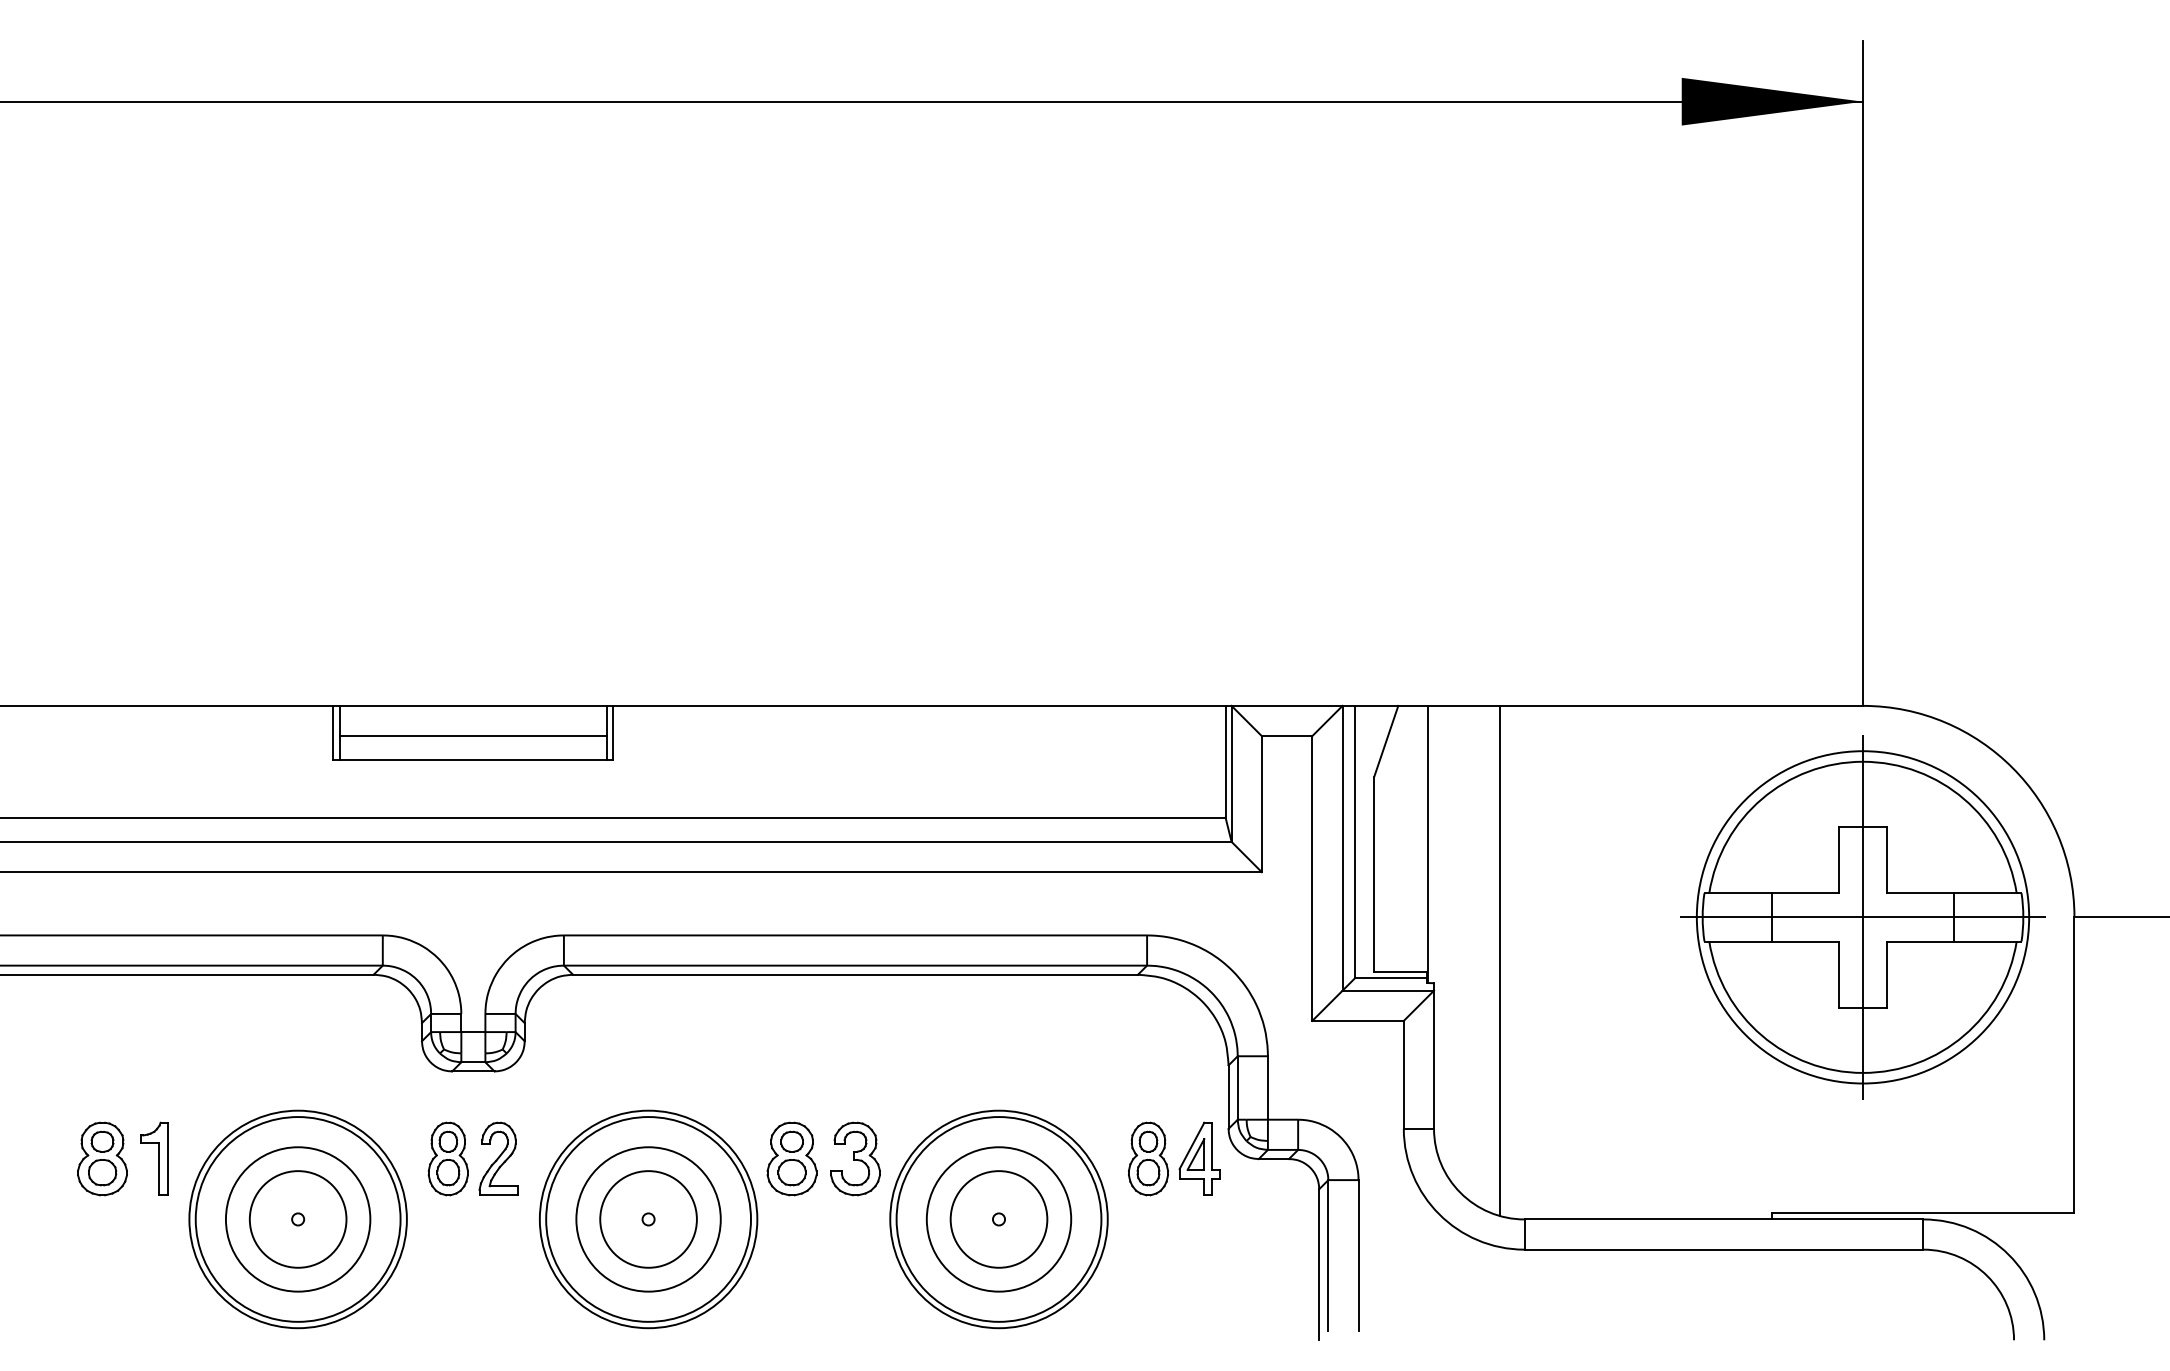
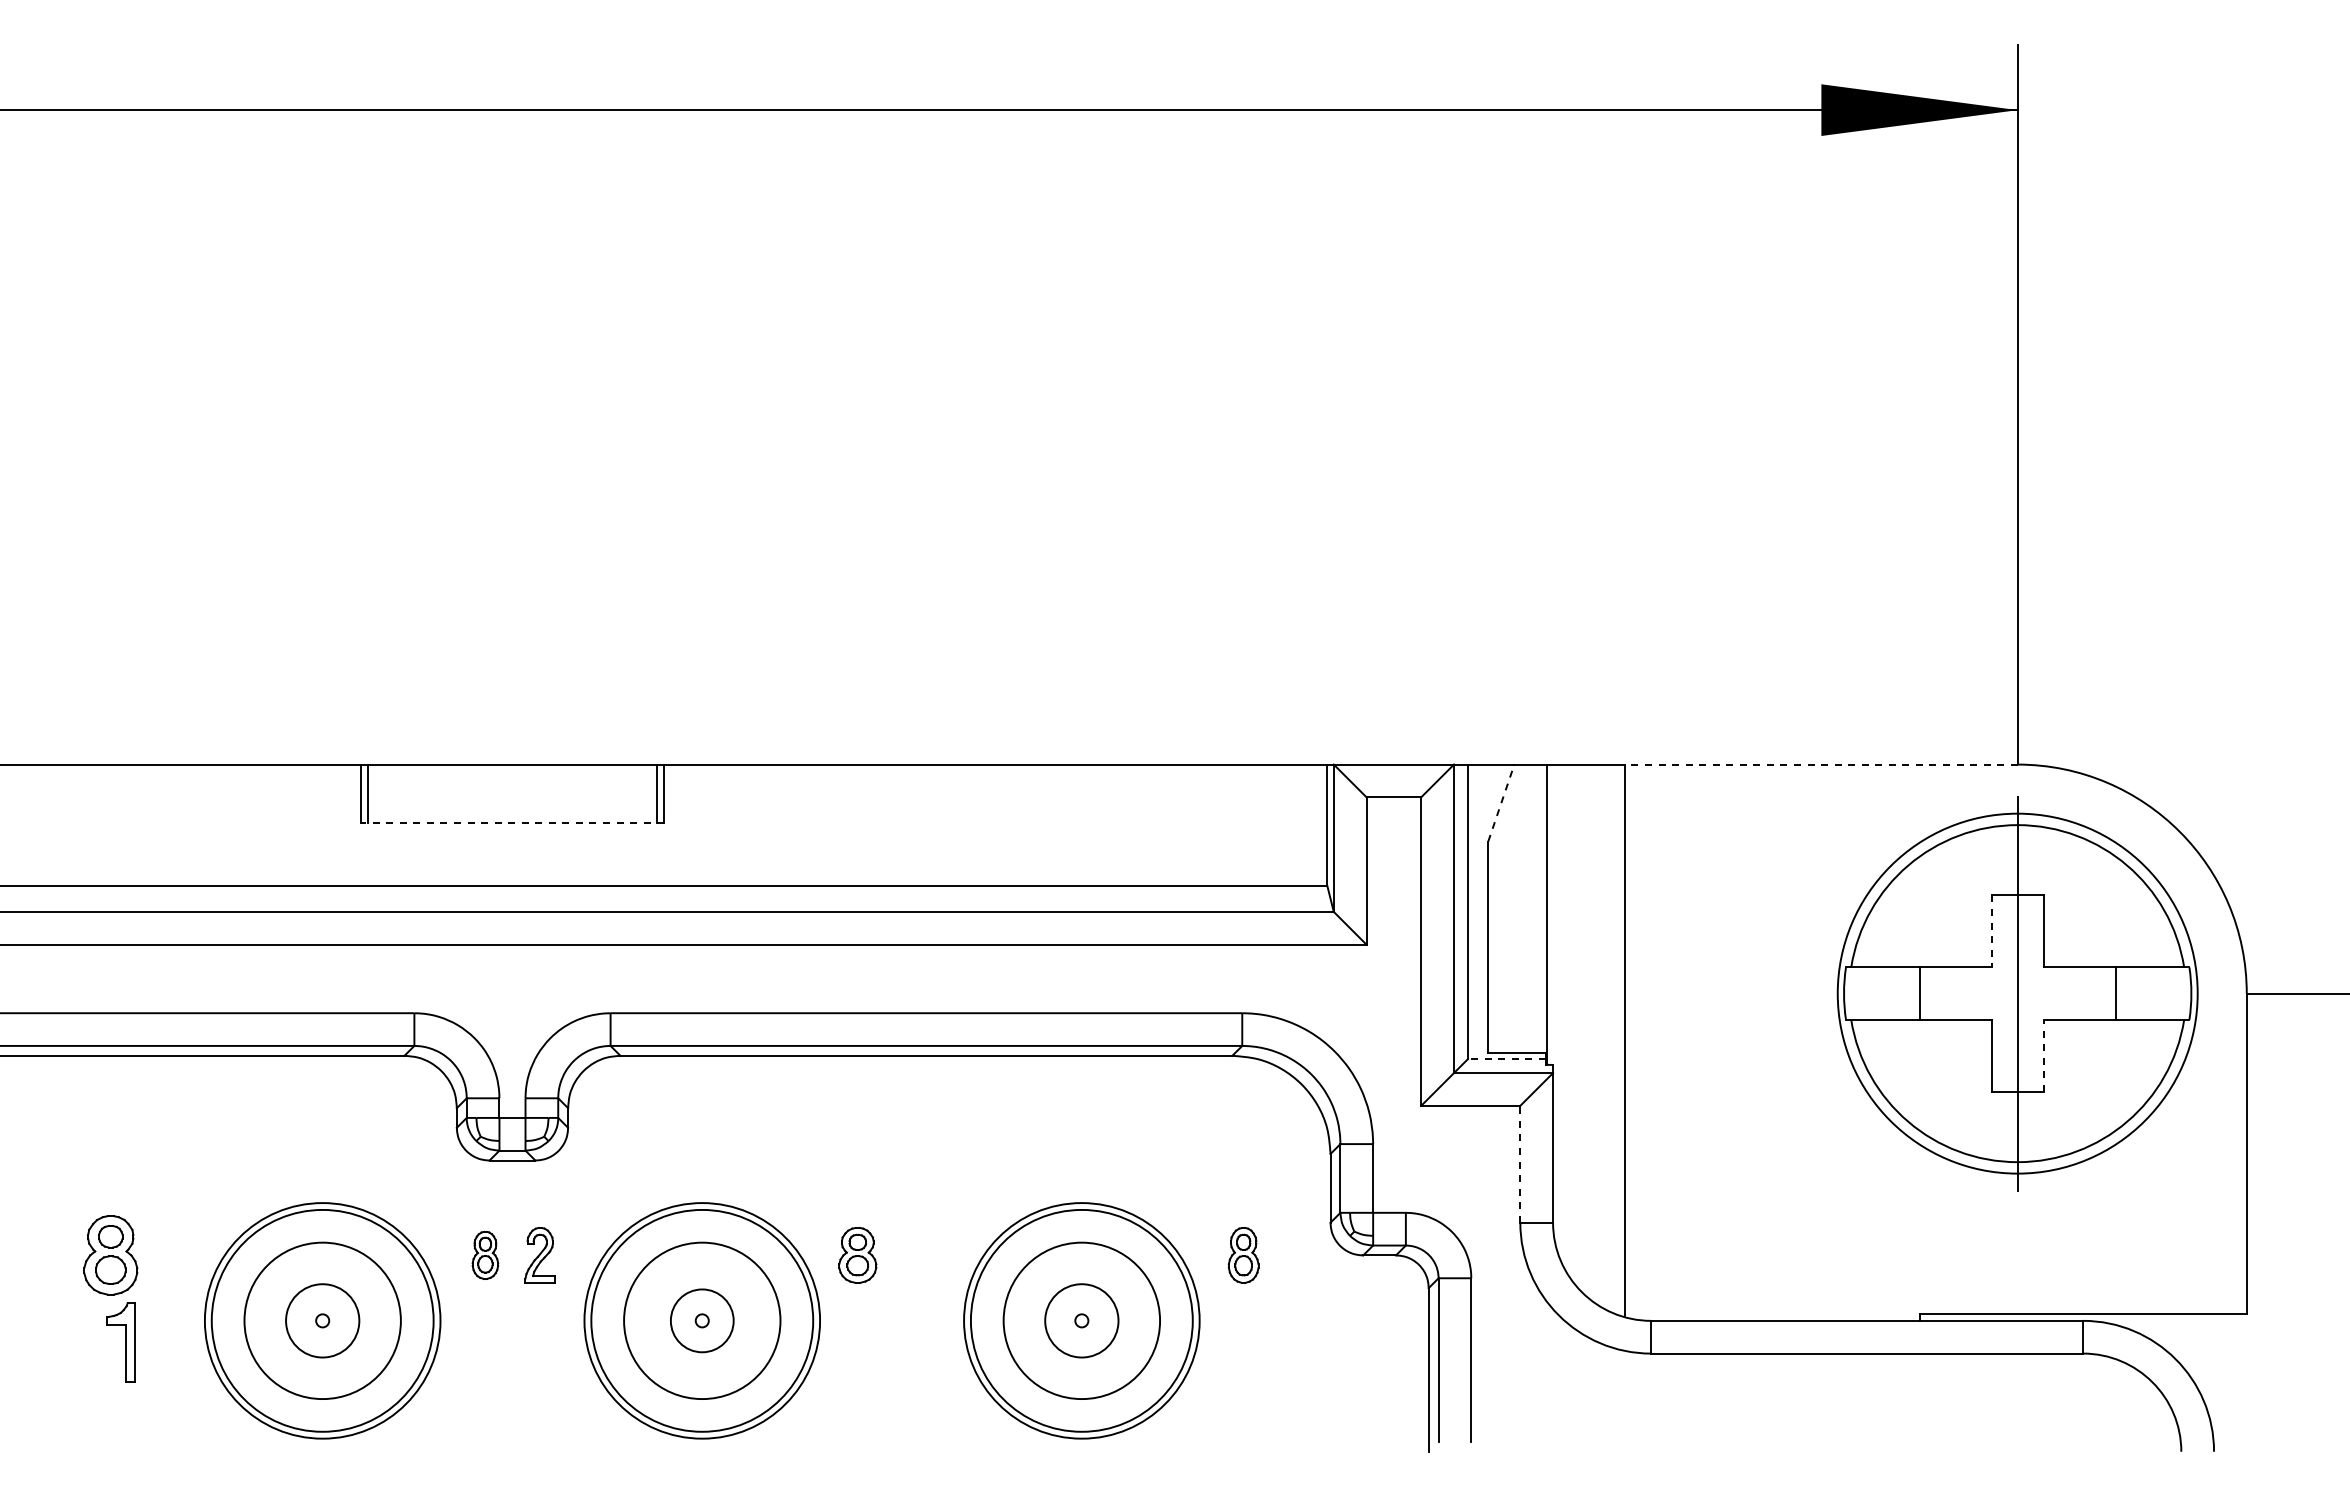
line: (1680, 705) -> (1820, 764), solid -> dashed
line: (473, 736) -> (512, 797), removed
line: (1386, 741) -> (1501, 803), solid -> dashed
line: (473, 760) -> (512, 823), solid -> dashed
line: (1838, 859) -> (1991, 931), solid -> dashed
line: (1862, 917) -> (2017, 993), removed
line: (1886, 974) -> (2043, 1055), solid -> dashed
line: (1391, 978) -> (1506, 1059), solid -> dashed
line: (1403, 1074) -> (1520, 1163), solid -> dashed
part: (153, 1159) -> (120, 1342), moved
part: (448, 1159) -> (485, 1255), size x0.6
part: (498, 1159) -> (539, 1255), size x0.7
part: (791, 1159) -> (857, 1255), size x0.7
part: (855, 1159) -> (926, 1255), removed
part: (1148, 1159) -> (1243, 1255), size x0.7
part: (1199, 1159) -> (1298, 1255), removed
circle: (297, 1219) -> (322, 1320), size x0.7
circle: (647, 1219) -> (701, 1320), size x0.6
circle: (998, 1219) -> (1081, 1320), size x0.7

